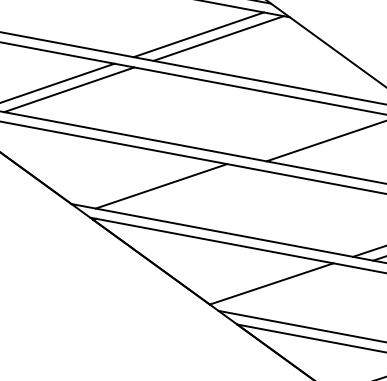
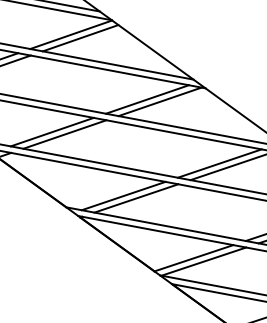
line: (311, 135) -> (219, 163), added
line: (181, 190) -> (136, 198), added
line: (286, 289) -> (203, 261), added

